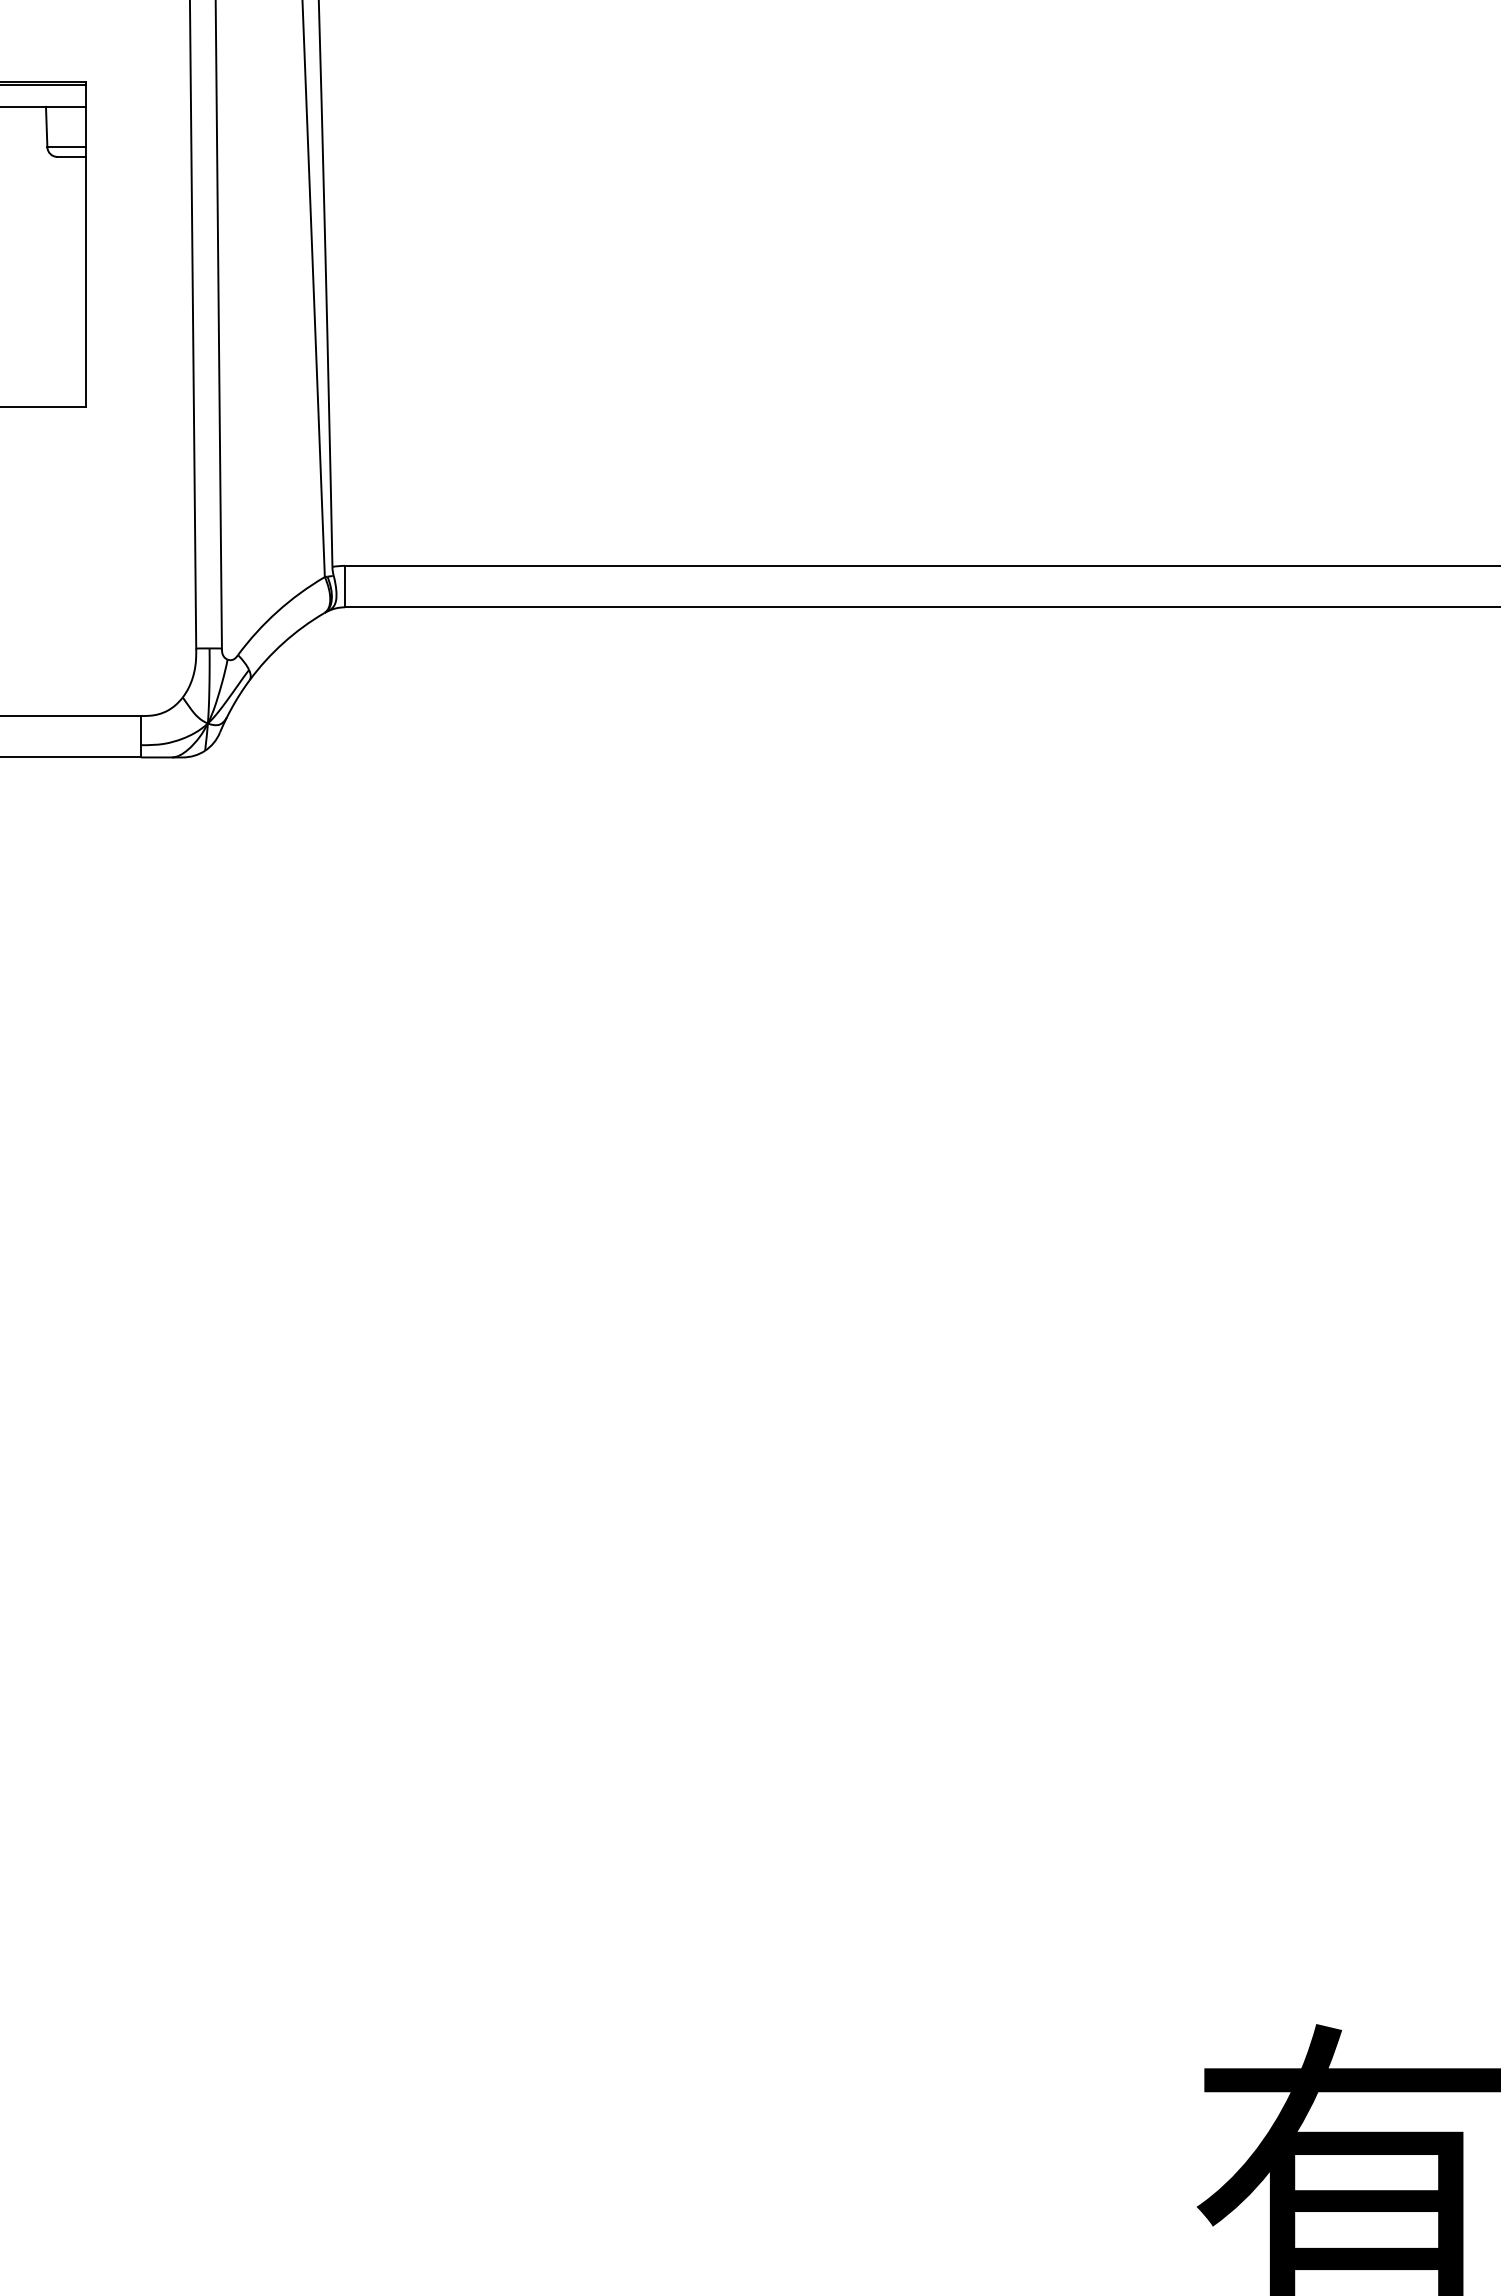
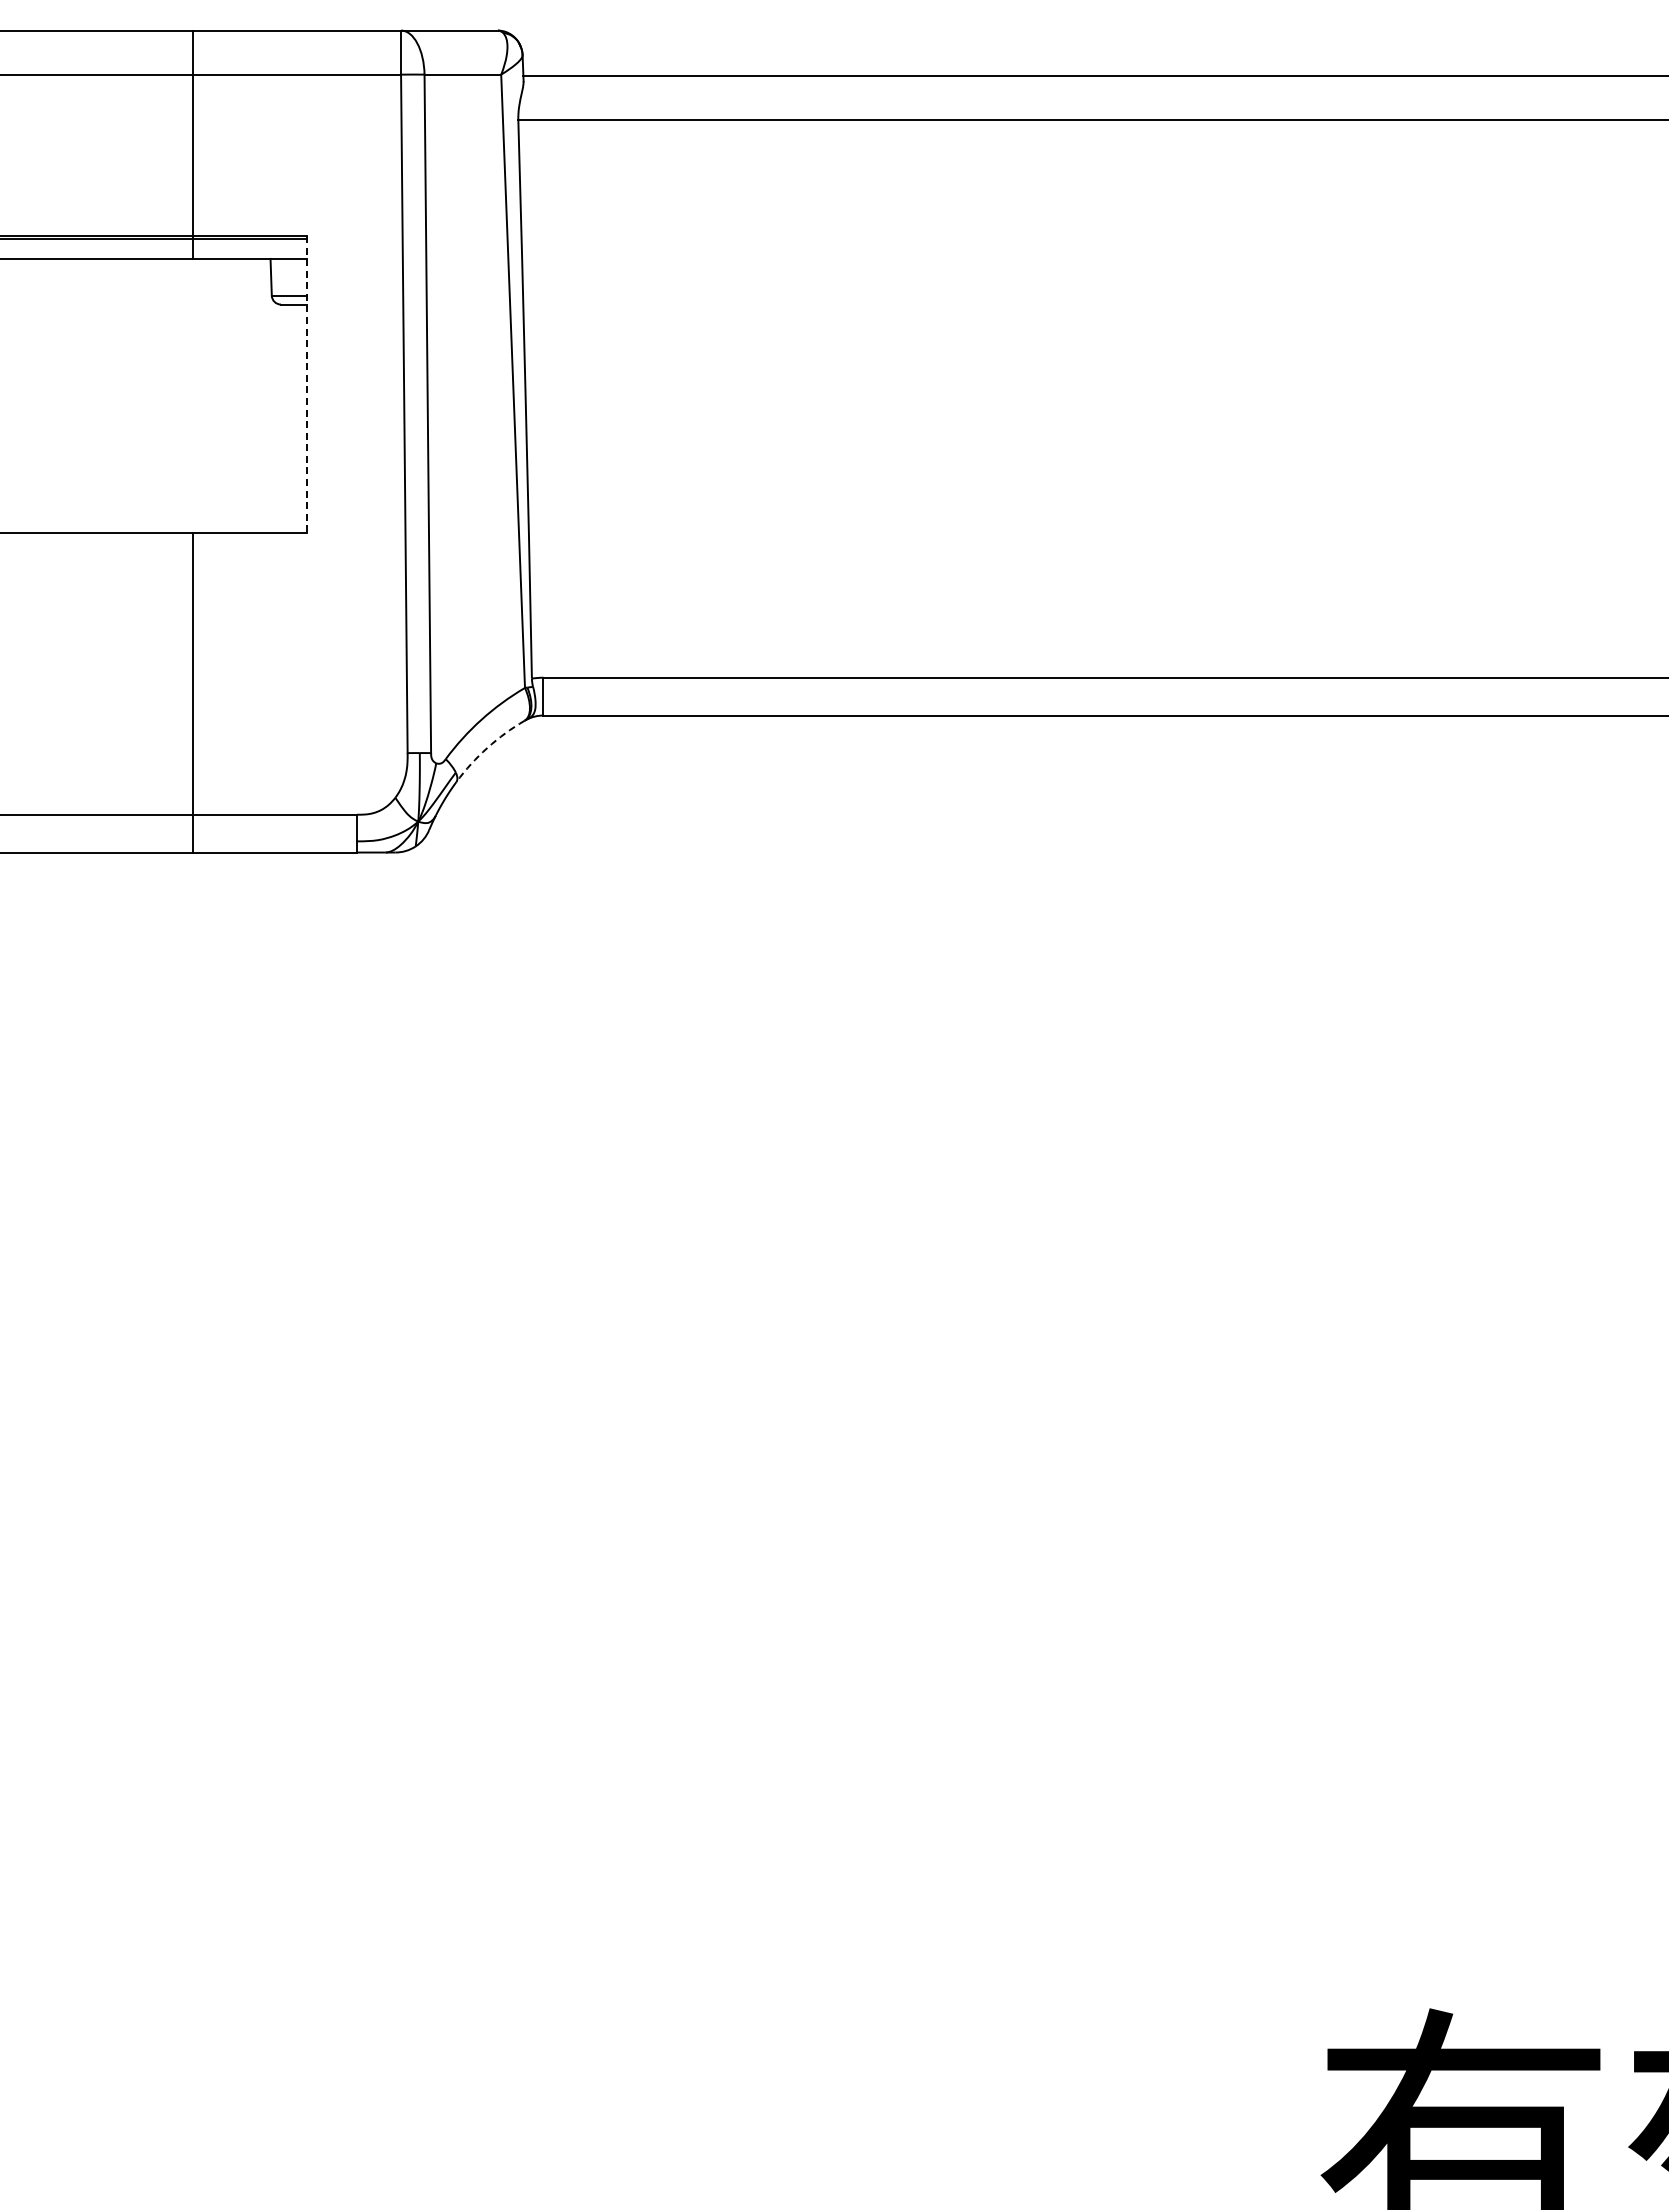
line: (86, 244) -> (307, 384), solid -> dashed
arc: (283, 642) -> (487, 747), solid -> dashed

